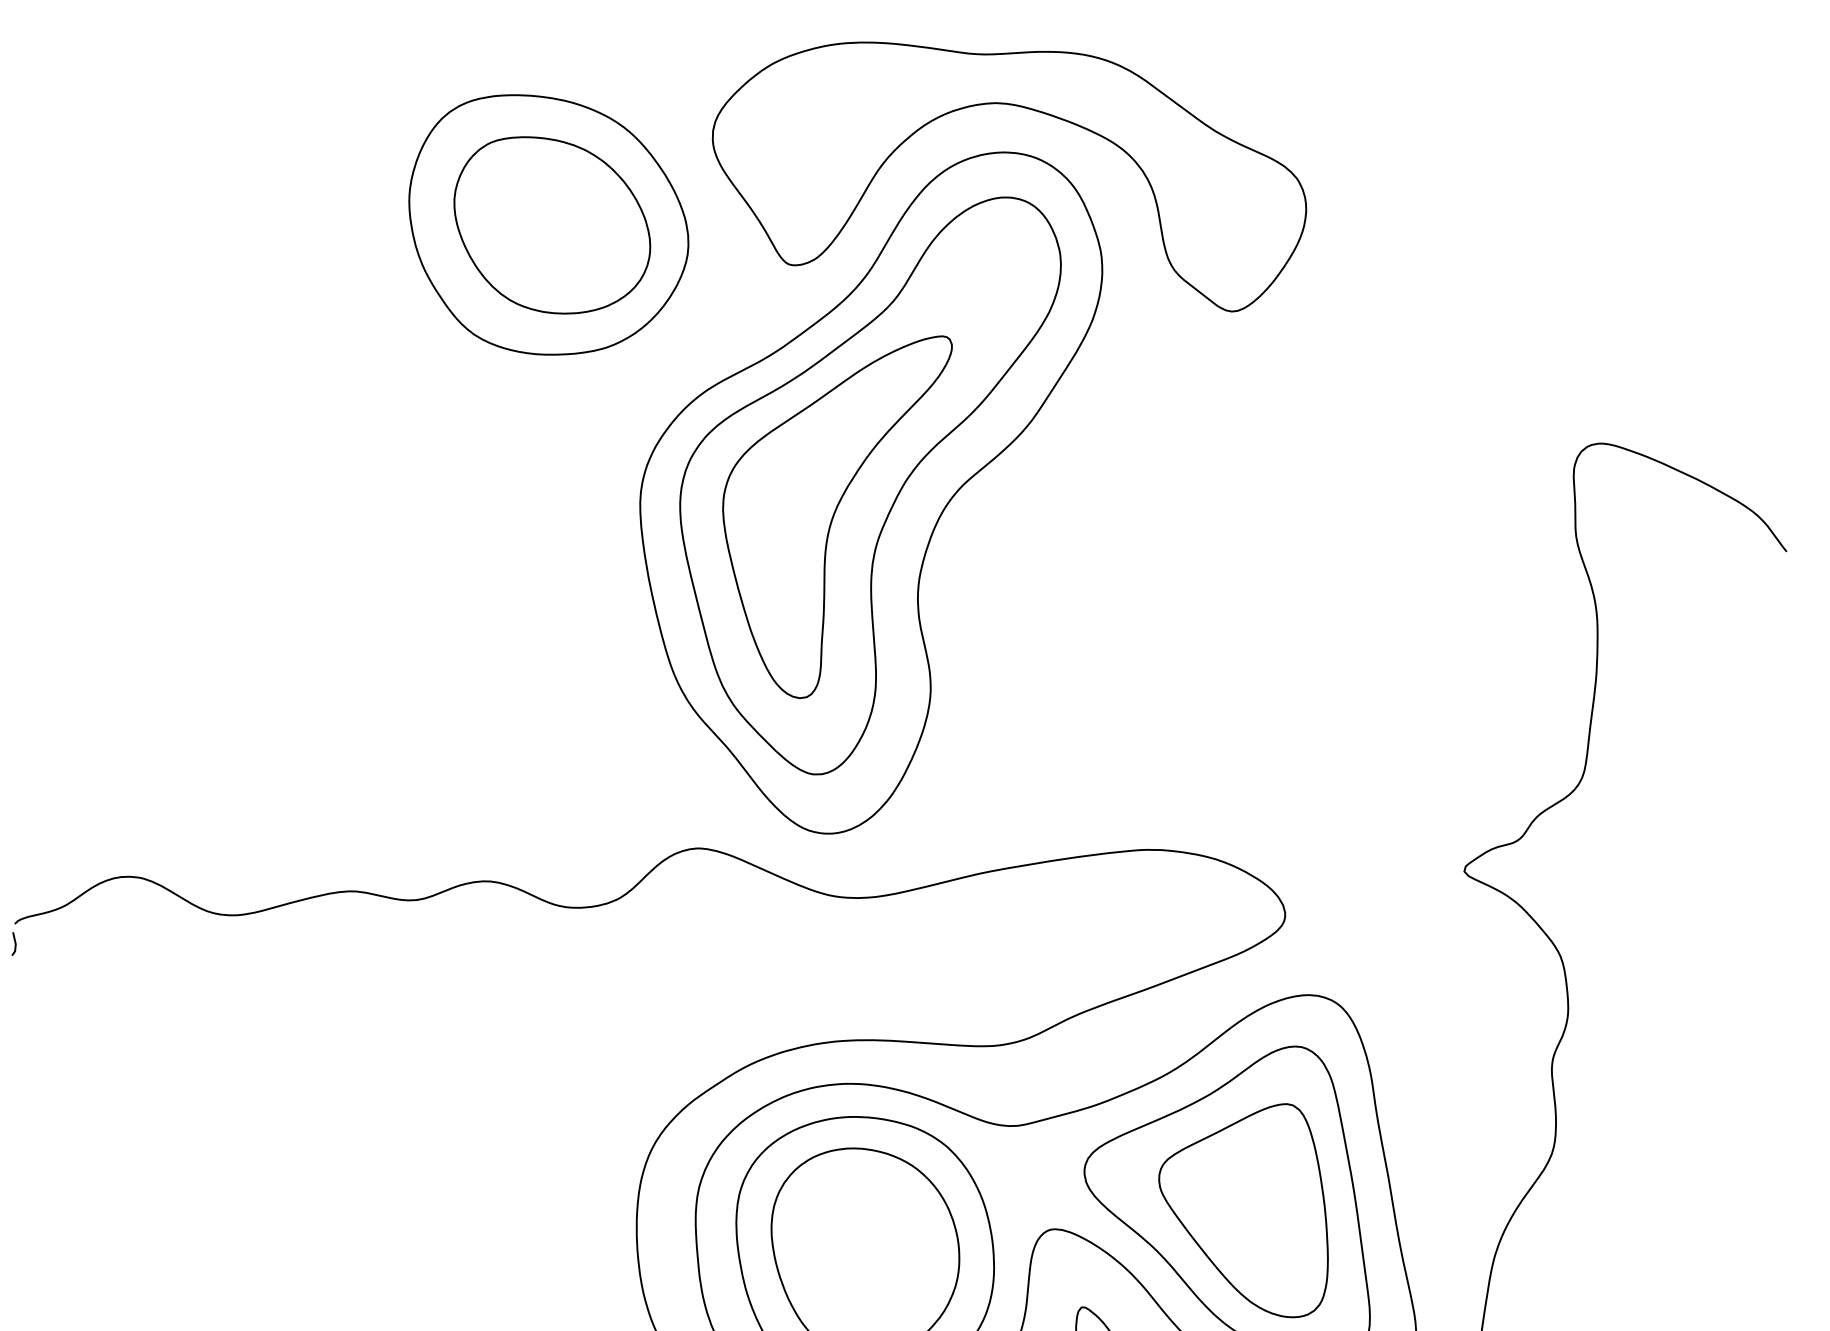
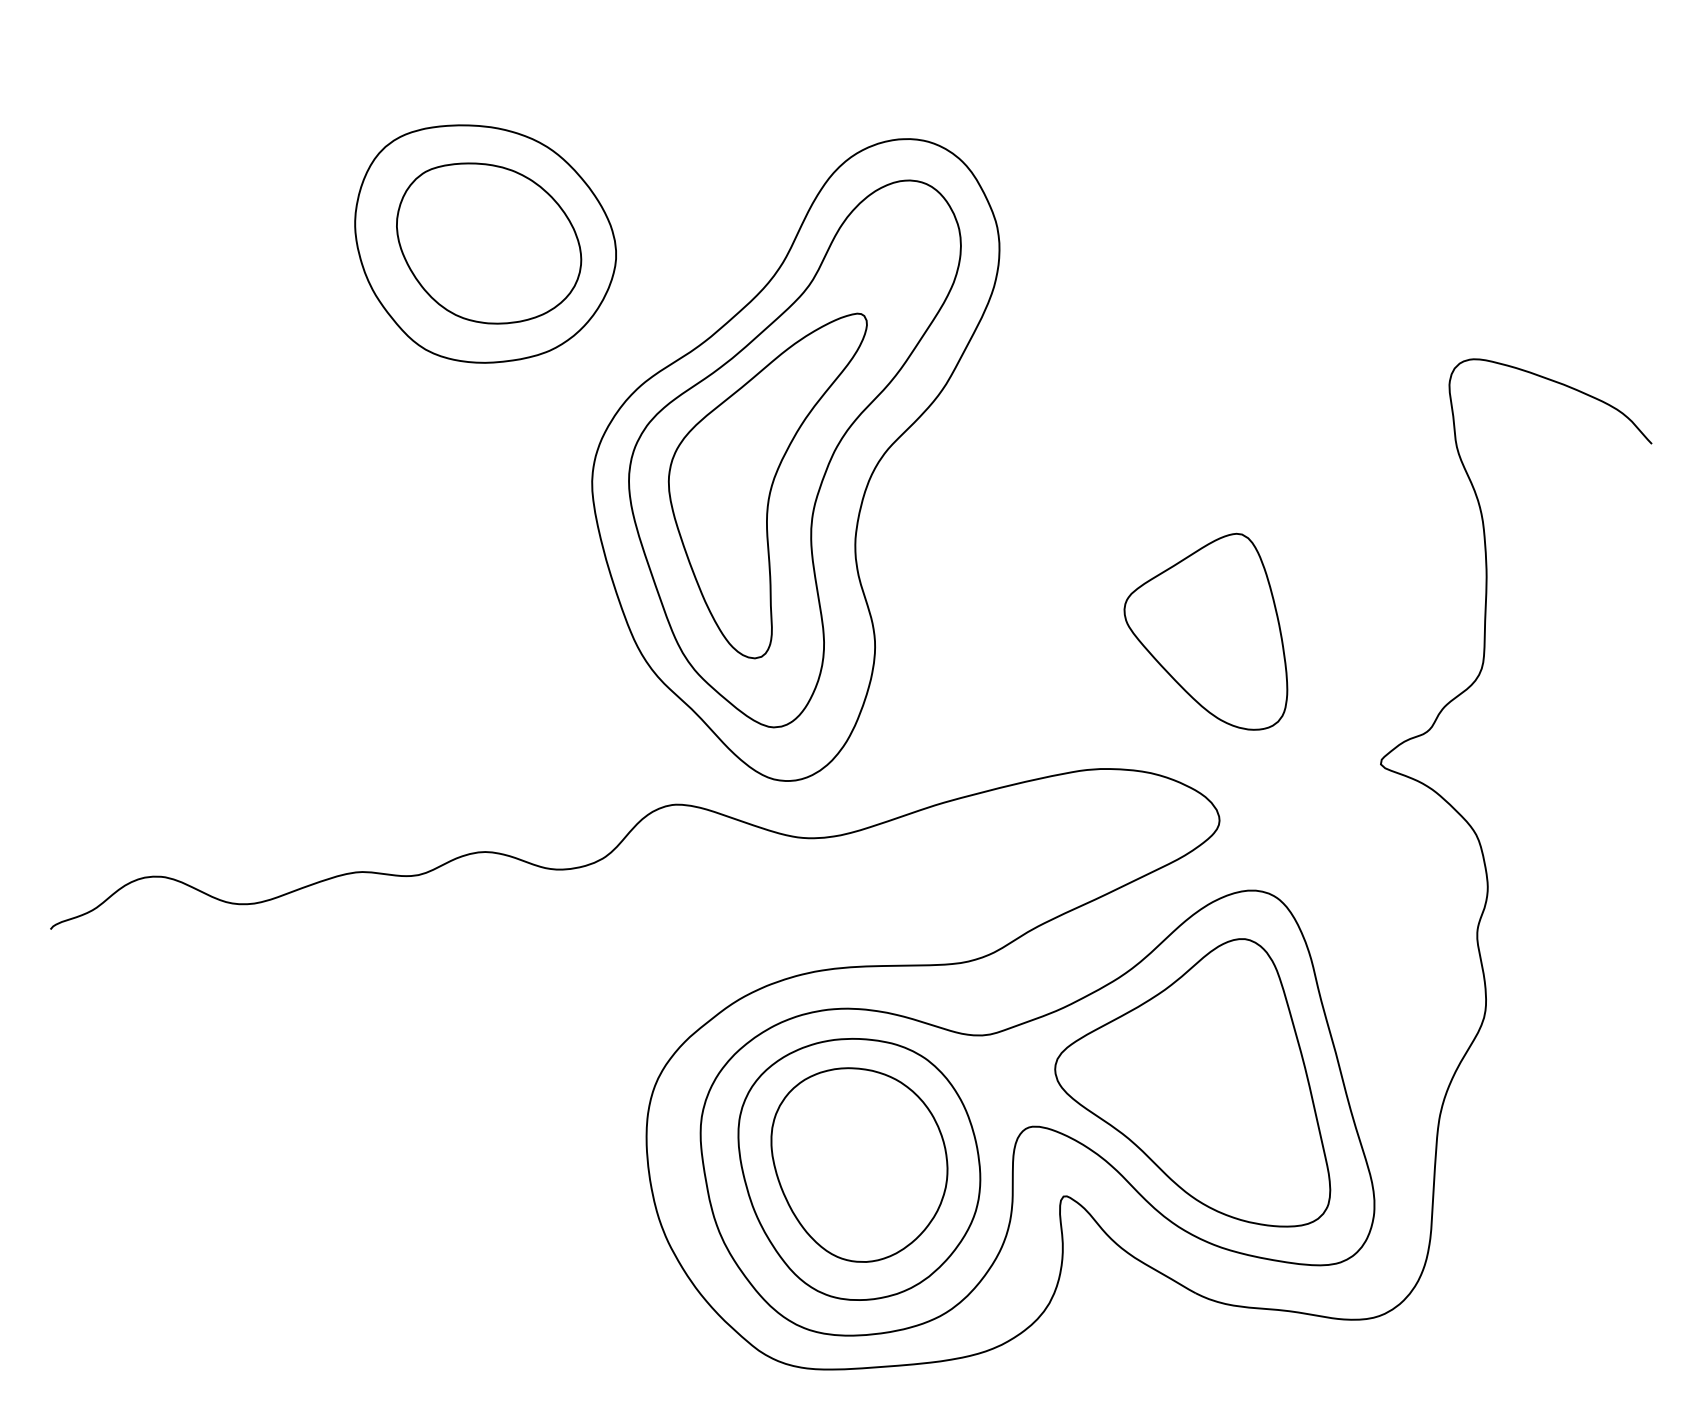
part: (1024, 108) -> (914, 97), removed
line: (14, 943) -> (51, 947), removed
part: (1244, 1206) -> (1205, 631), moved

